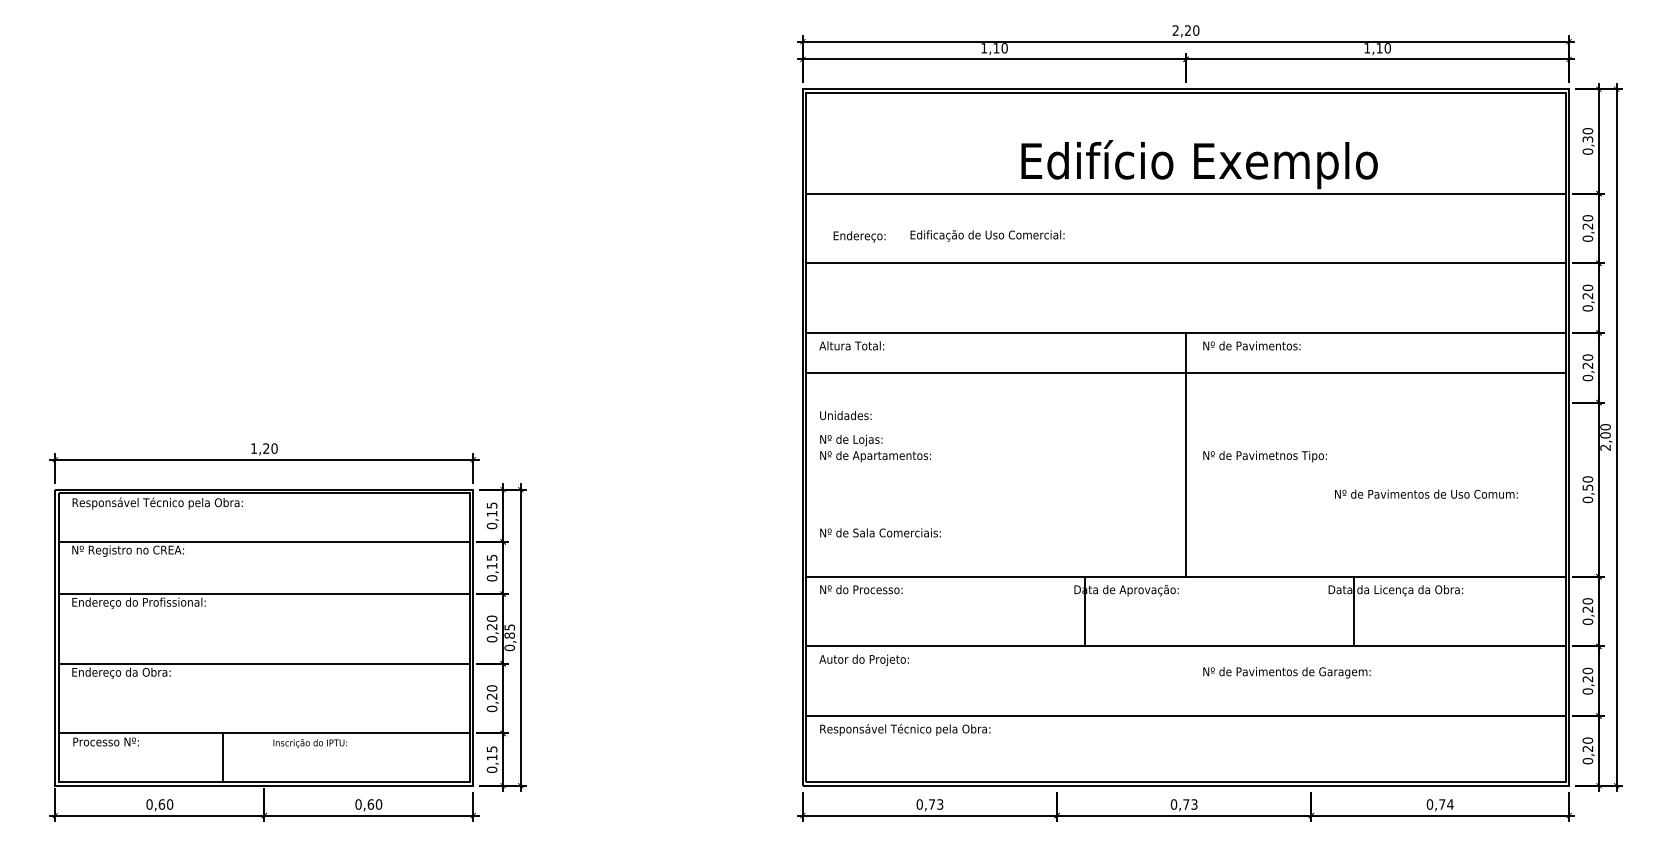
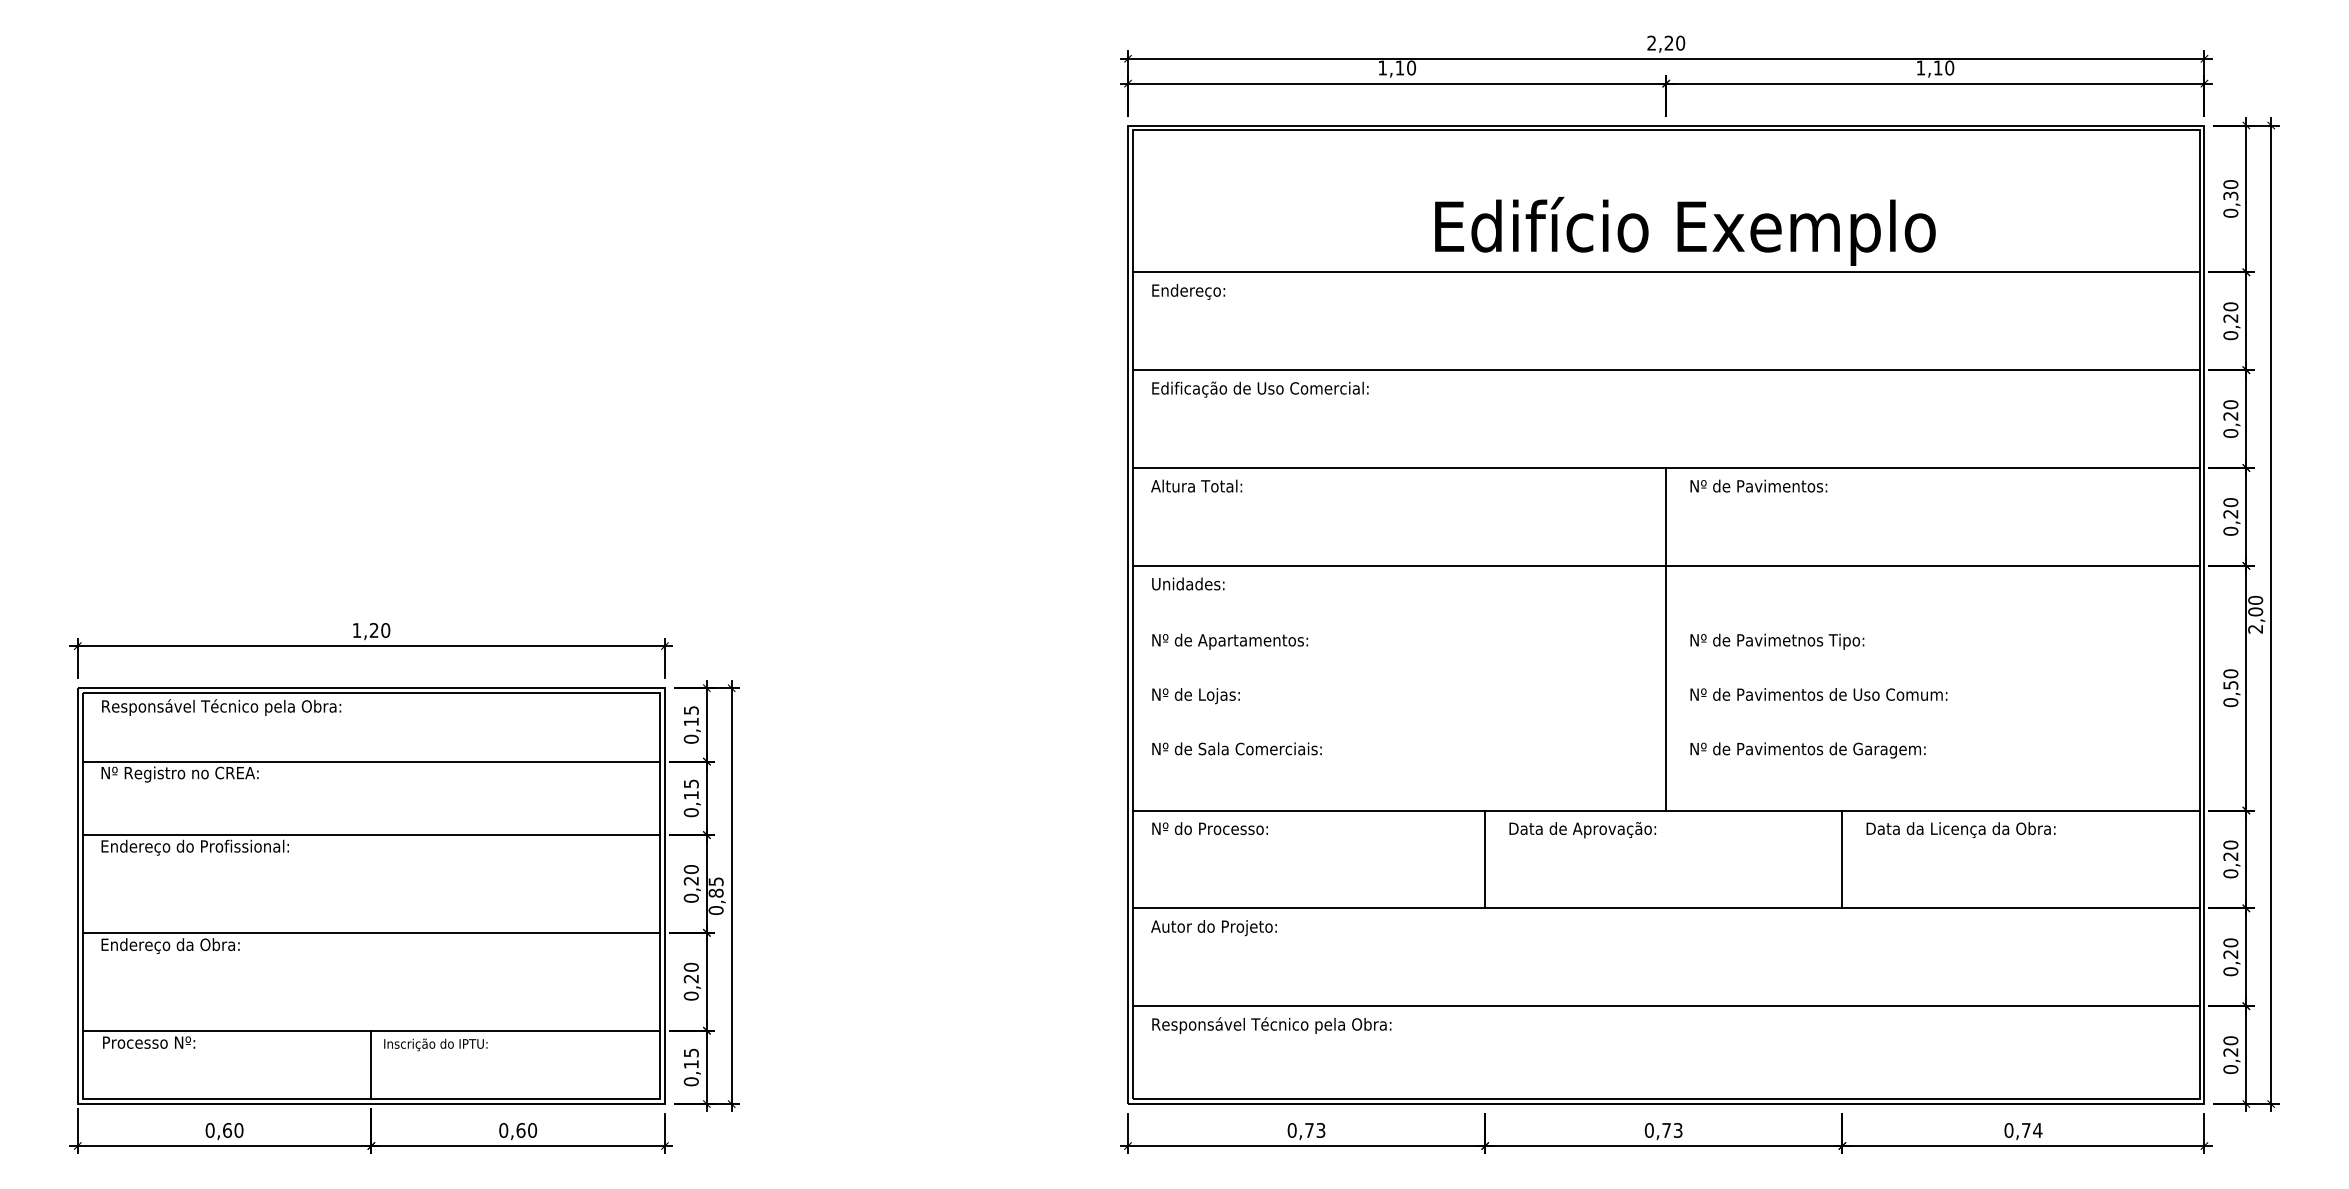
text: (987, 235) -> (1260, 389), moved
text: (859, 236) -> (1188, 291), moved
line: (1185, 373) -> (1665, 565), moved
text: (850, 440) -> (1195, 696), moved
text: (1426, 494) -> (1818, 694), moved
line: (1085, 611) -> (1485, 859), moved
line: (1354, 611) -> (1842, 859), moved
text: (1286, 672) -> (1807, 750), moved
line: (223, 757) -> (371, 1064), moved

